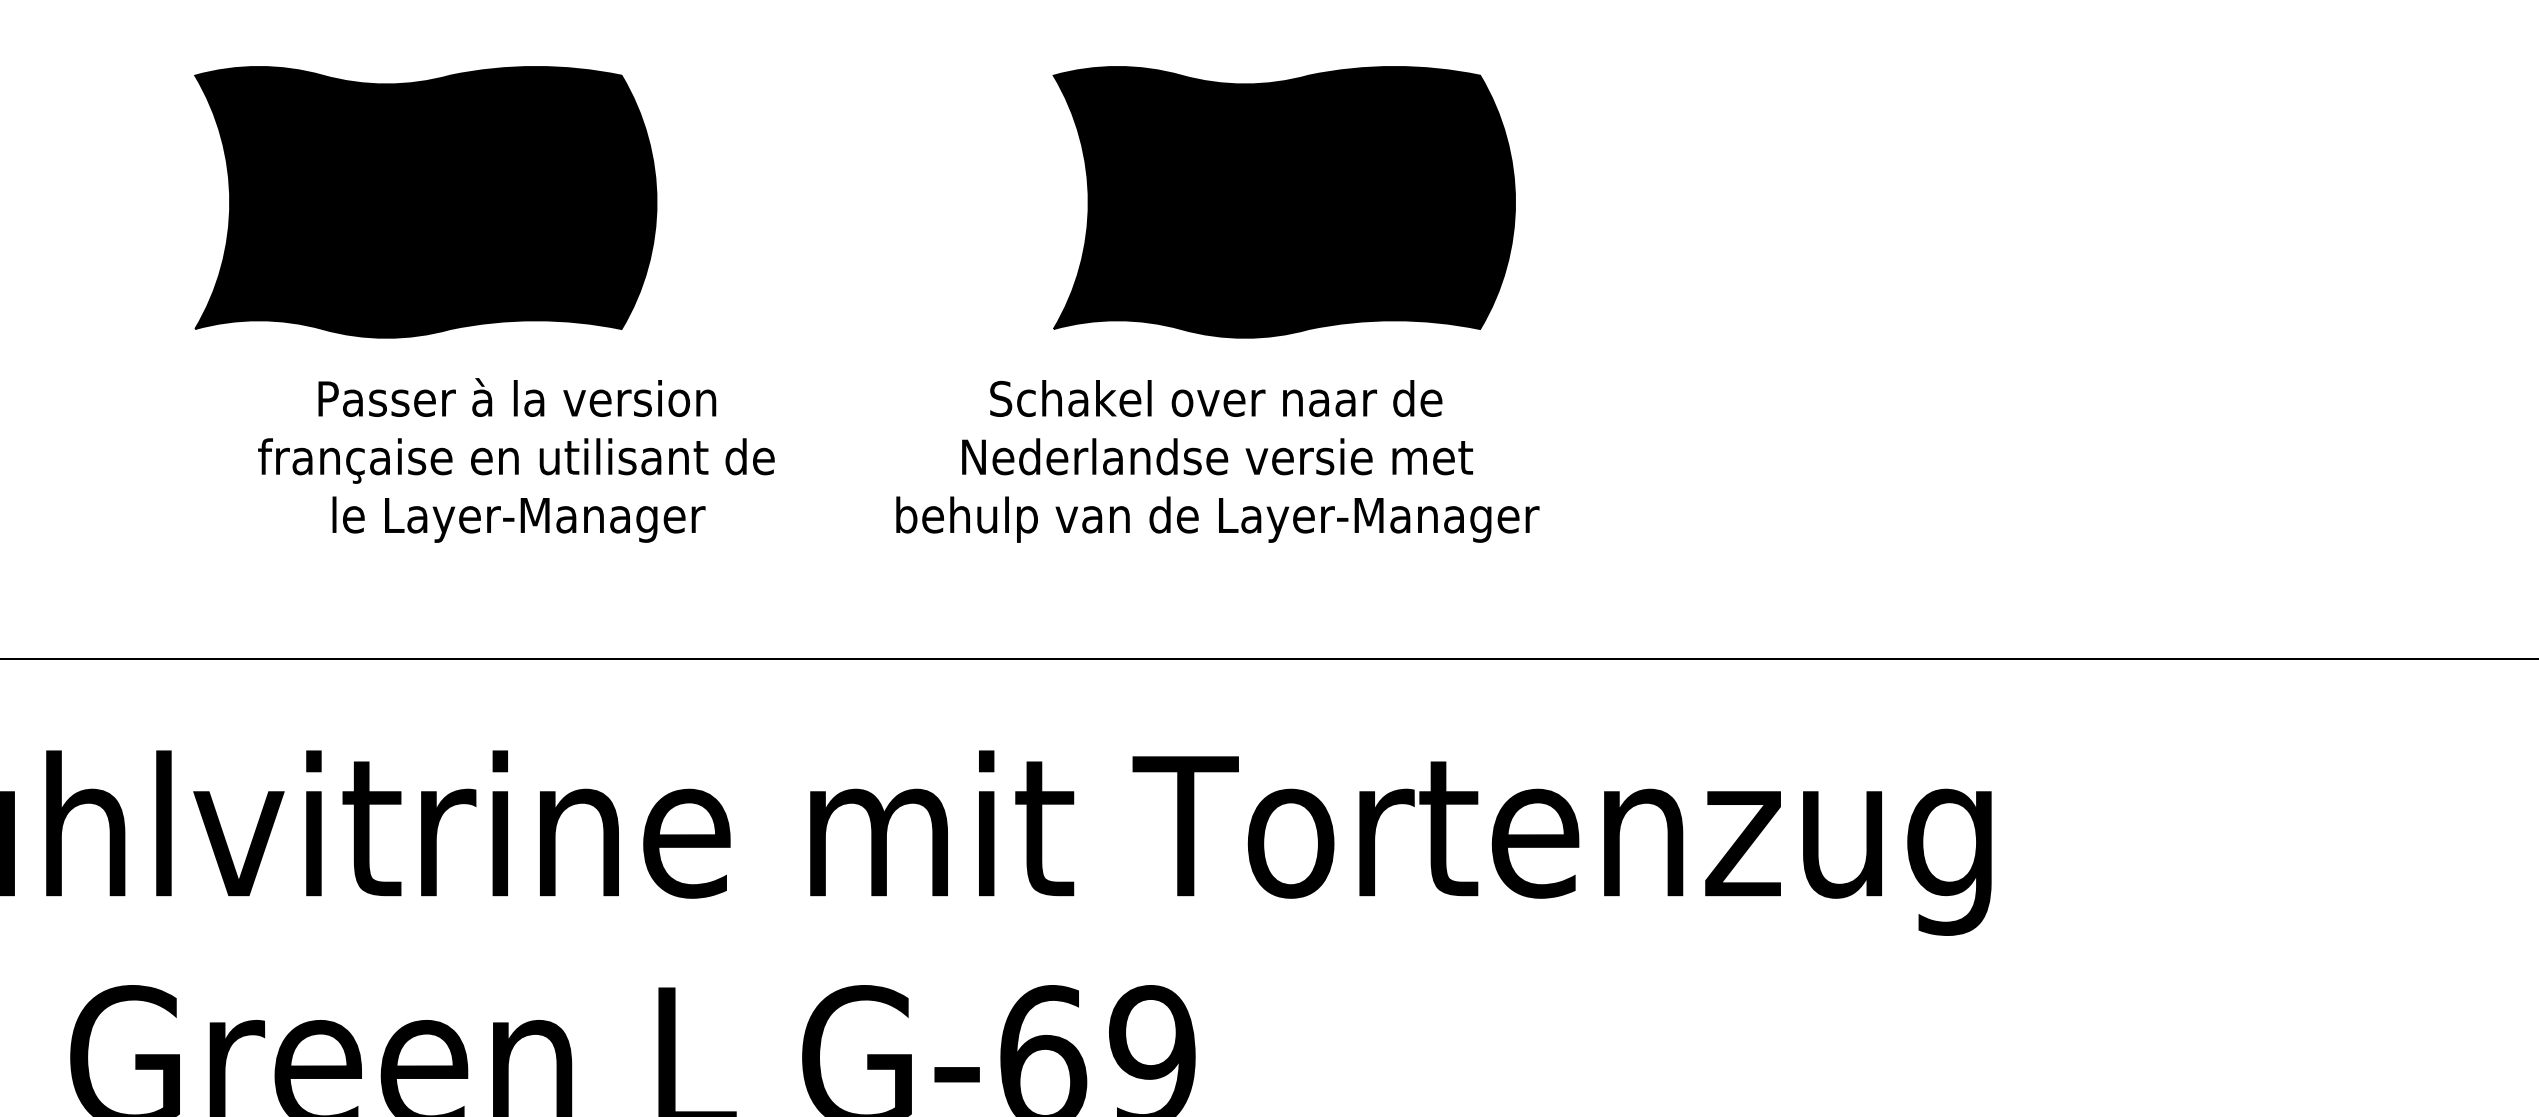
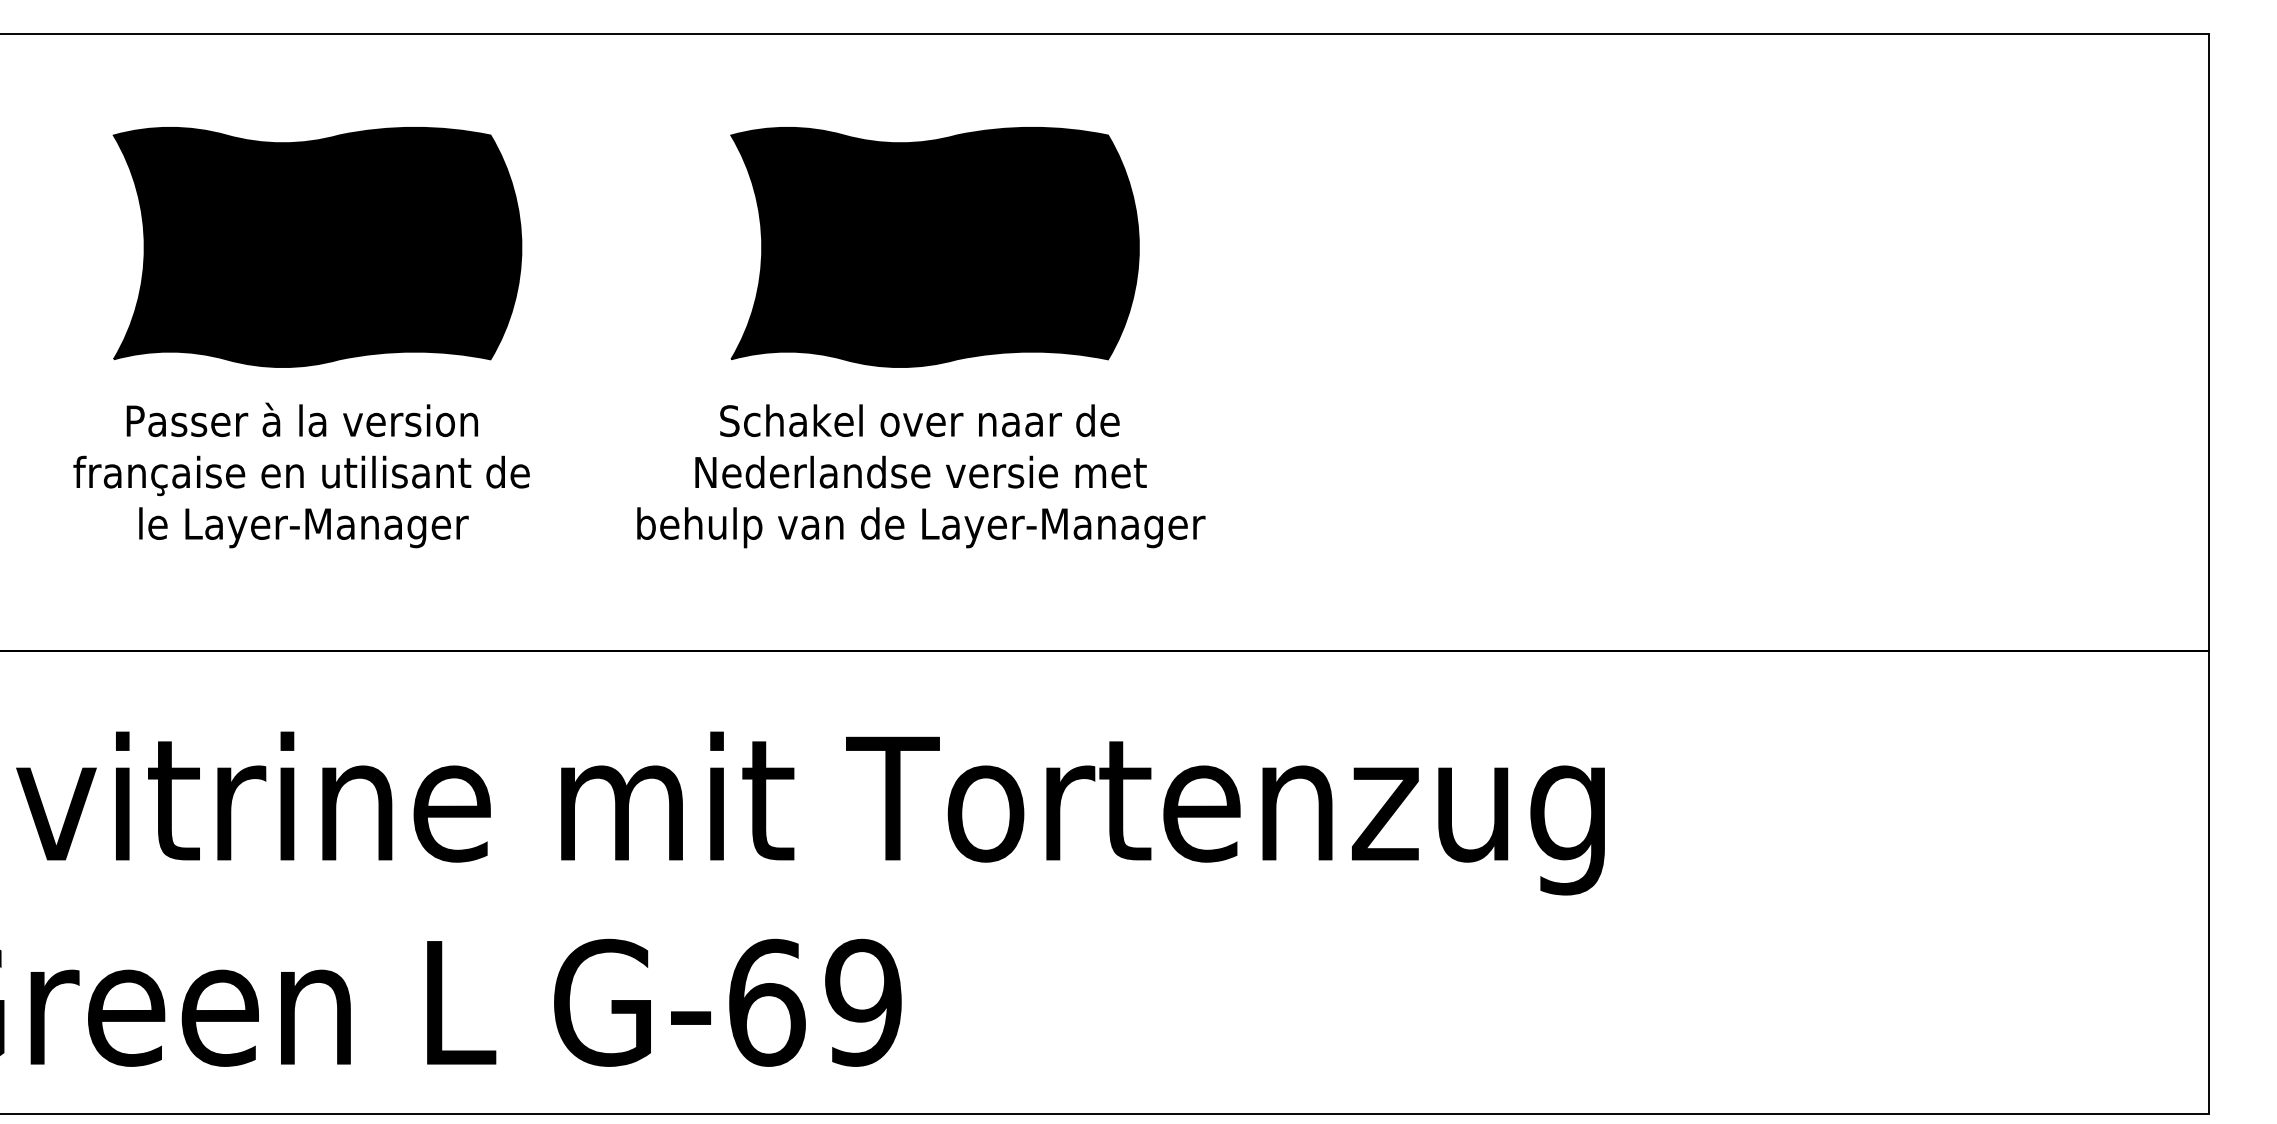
part: (425, 202) -> (317, 247), moved
part: (1283, 202) -> (934, 247), moved

